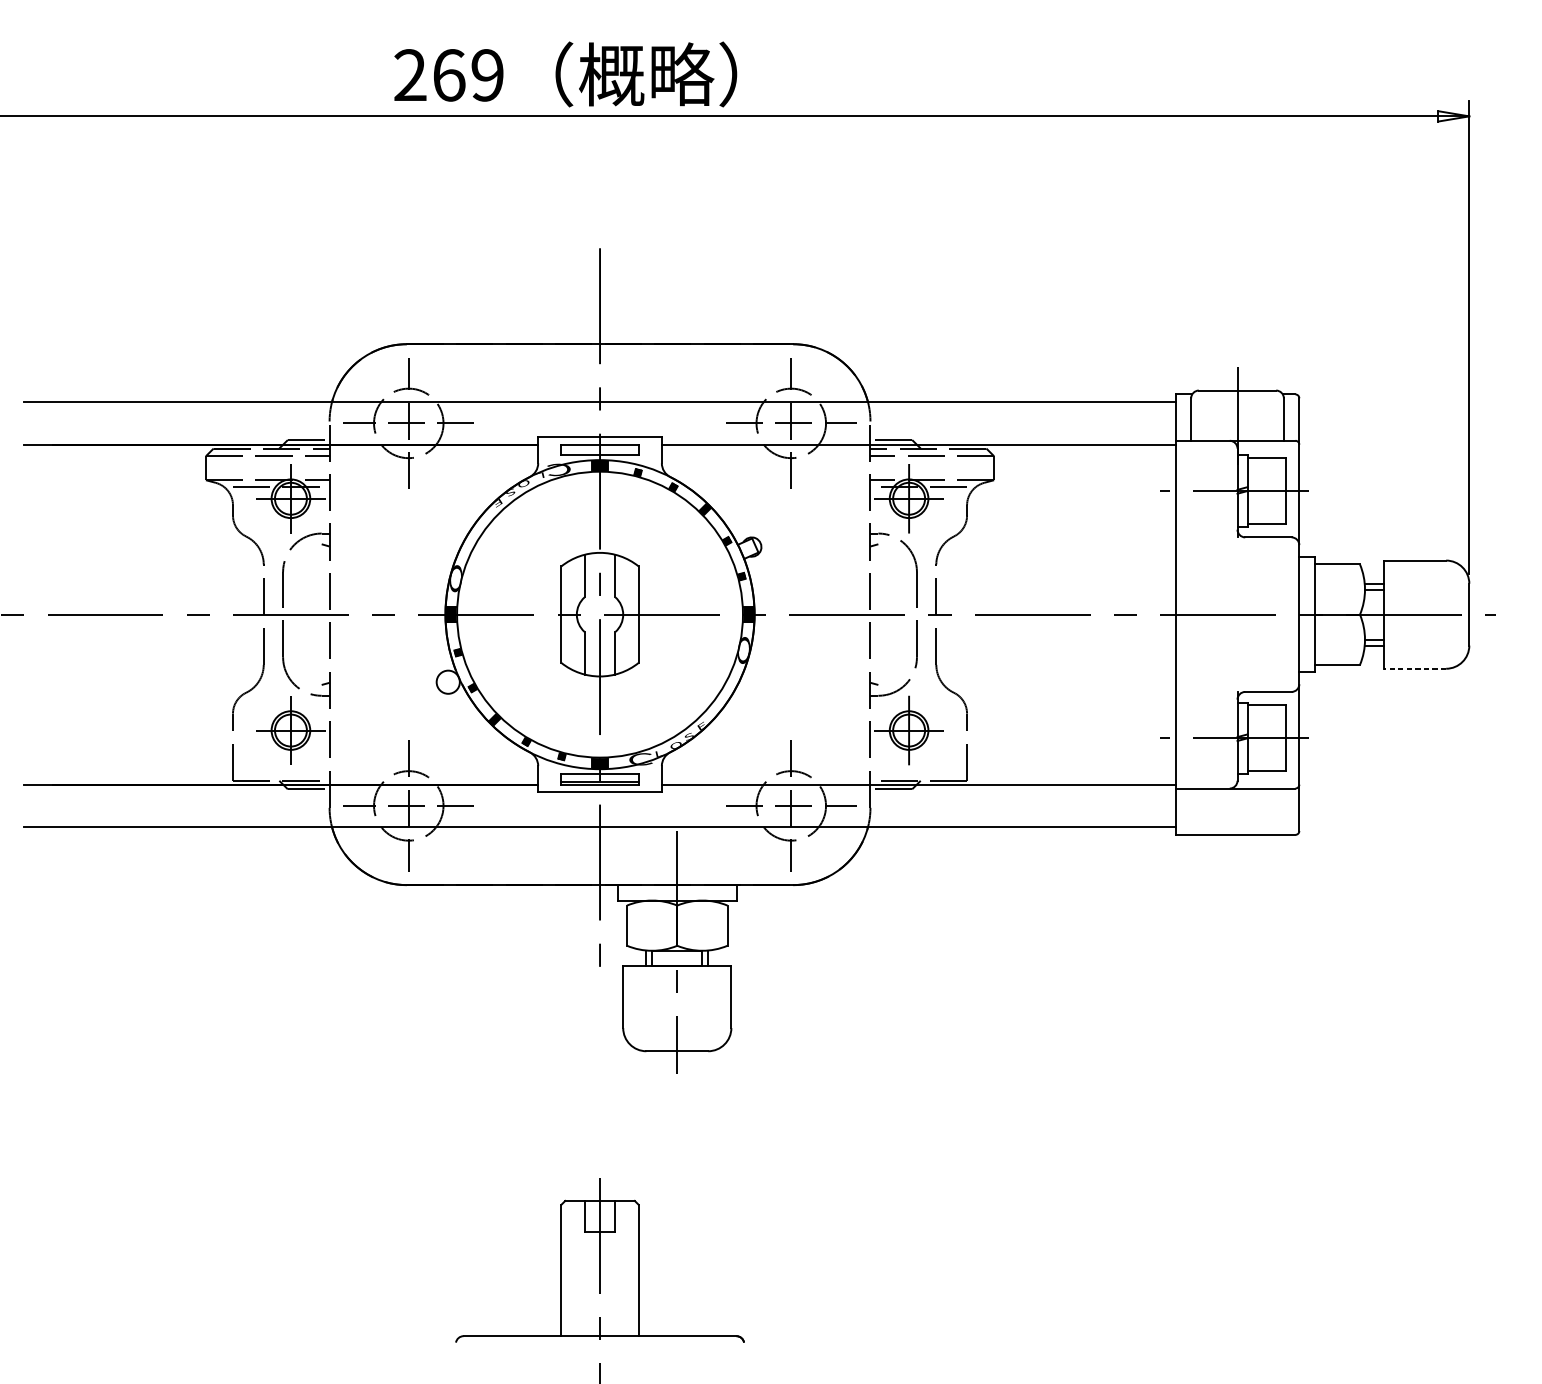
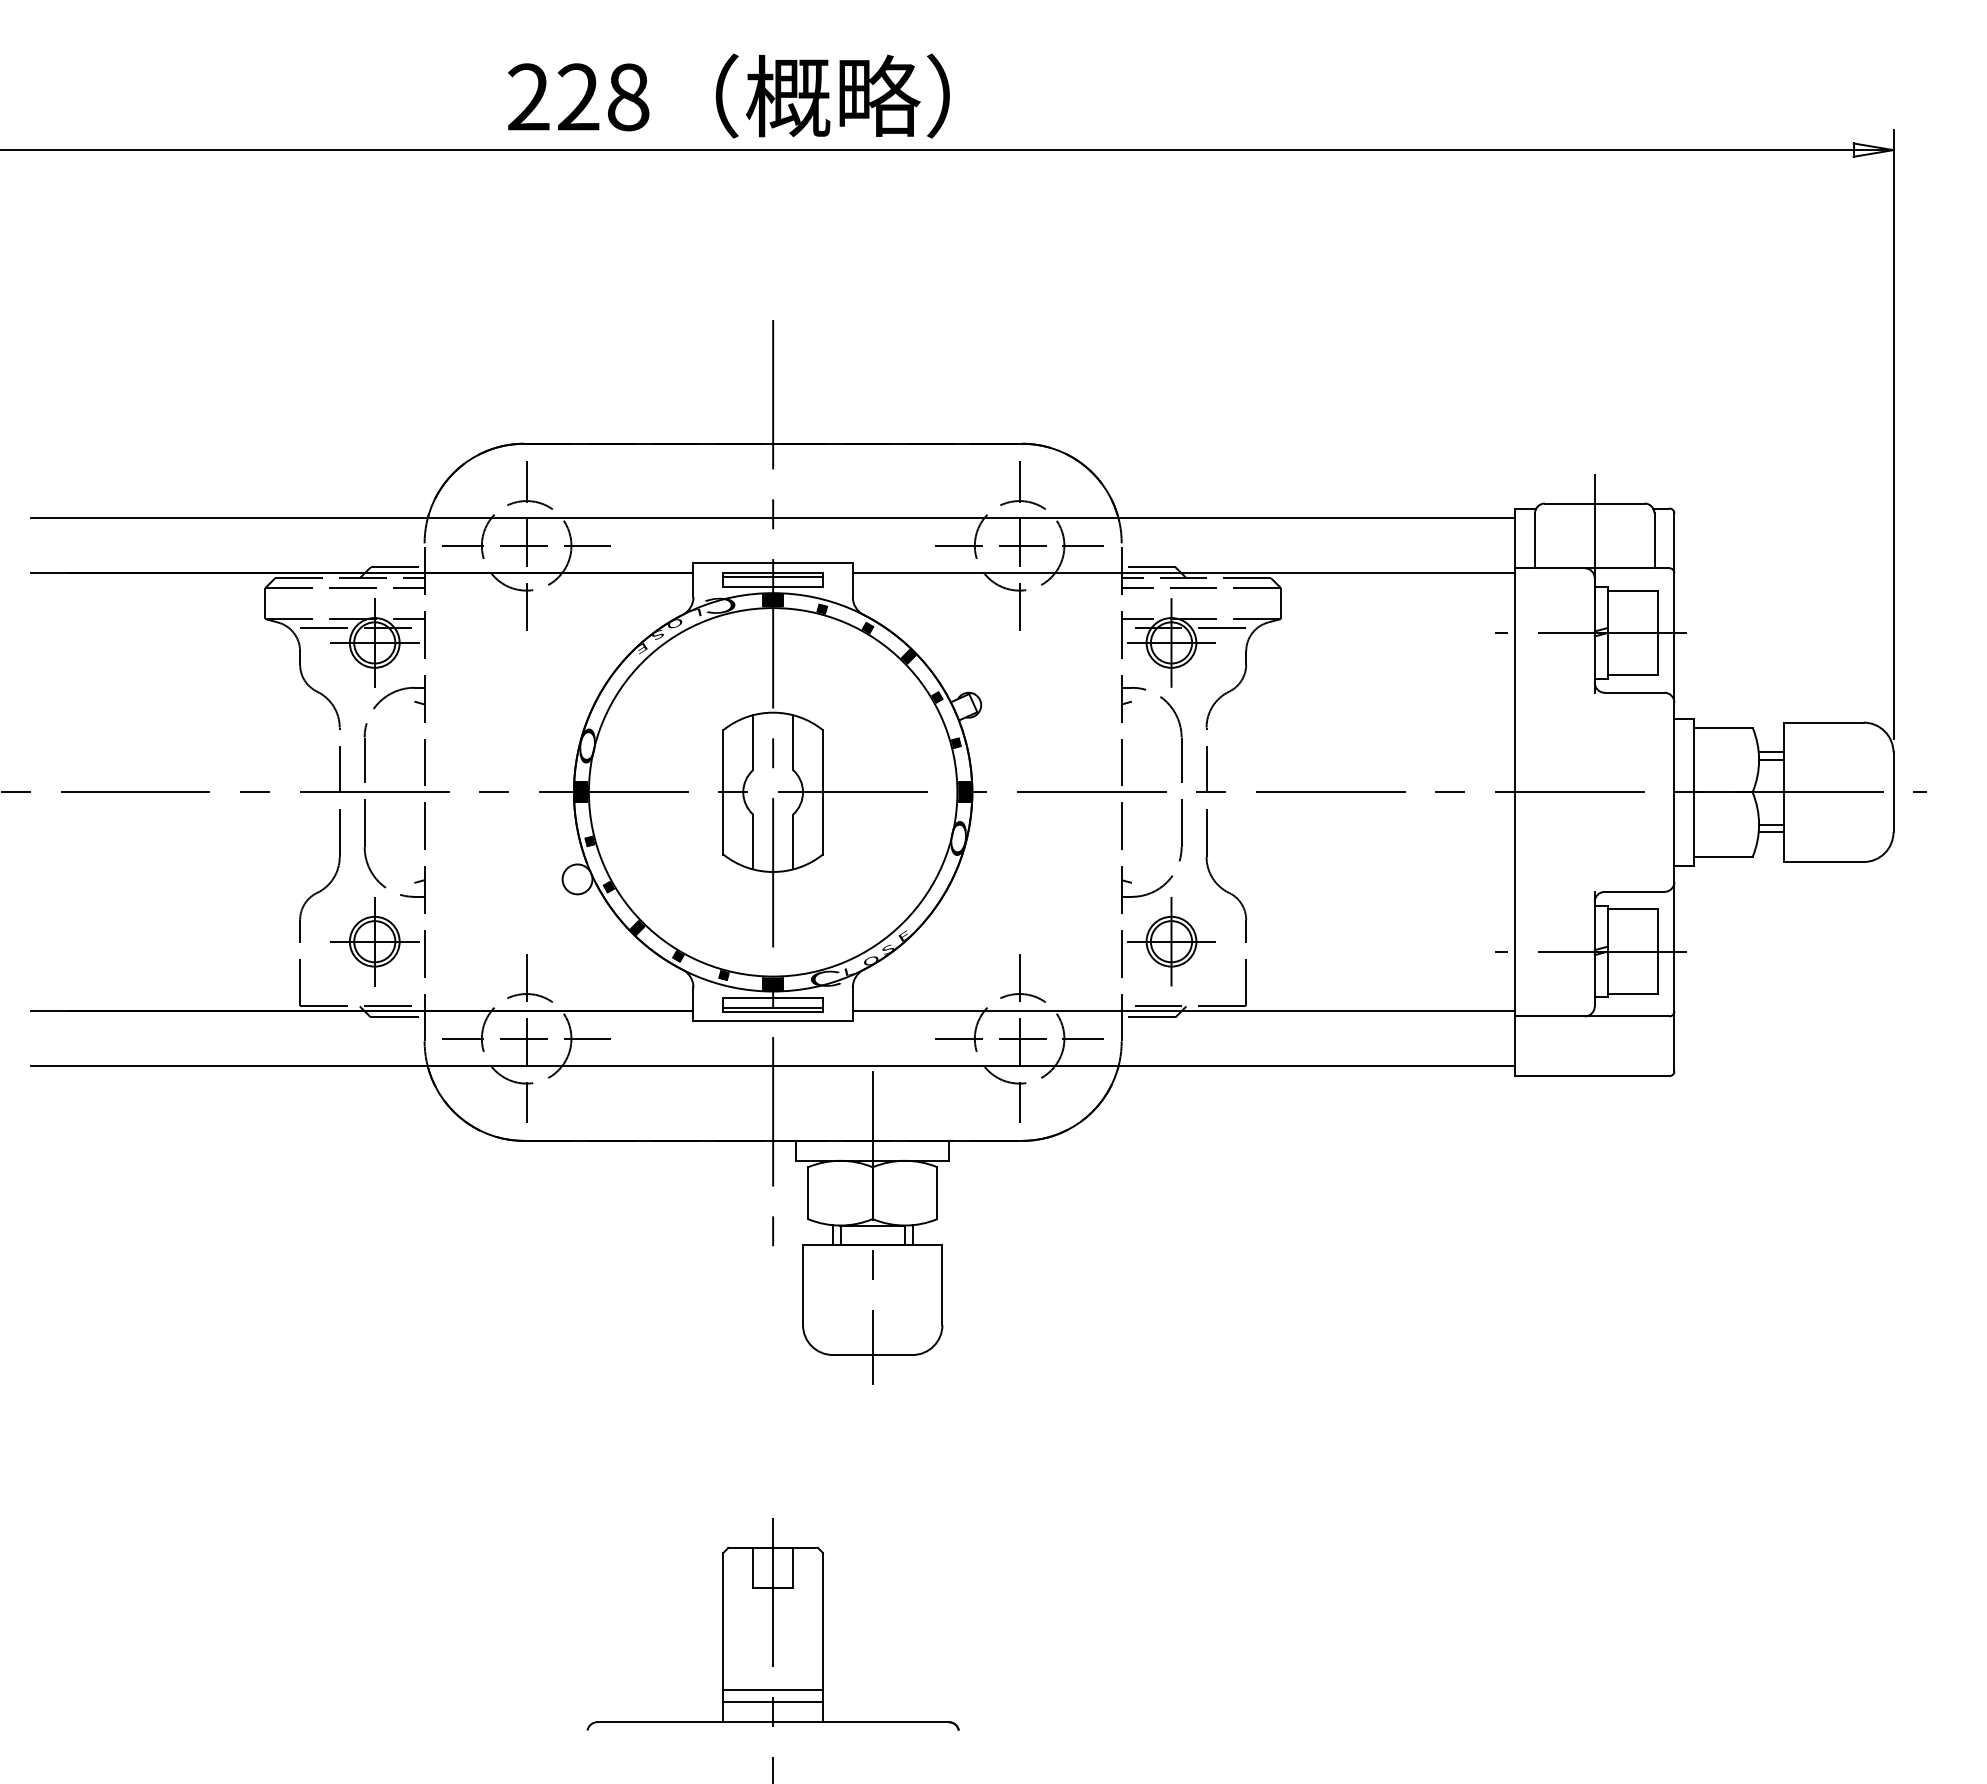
text: (468, 75) -> (603, 97), 269 -> 228
line: (599, 447) -> (772, 576), added
line: (1414, 669) -> (1823, 862), dashed -> solid
line: (599, 1311) -> (772, 1690), added
line: (599, 1320) -> (772, 1701), added

